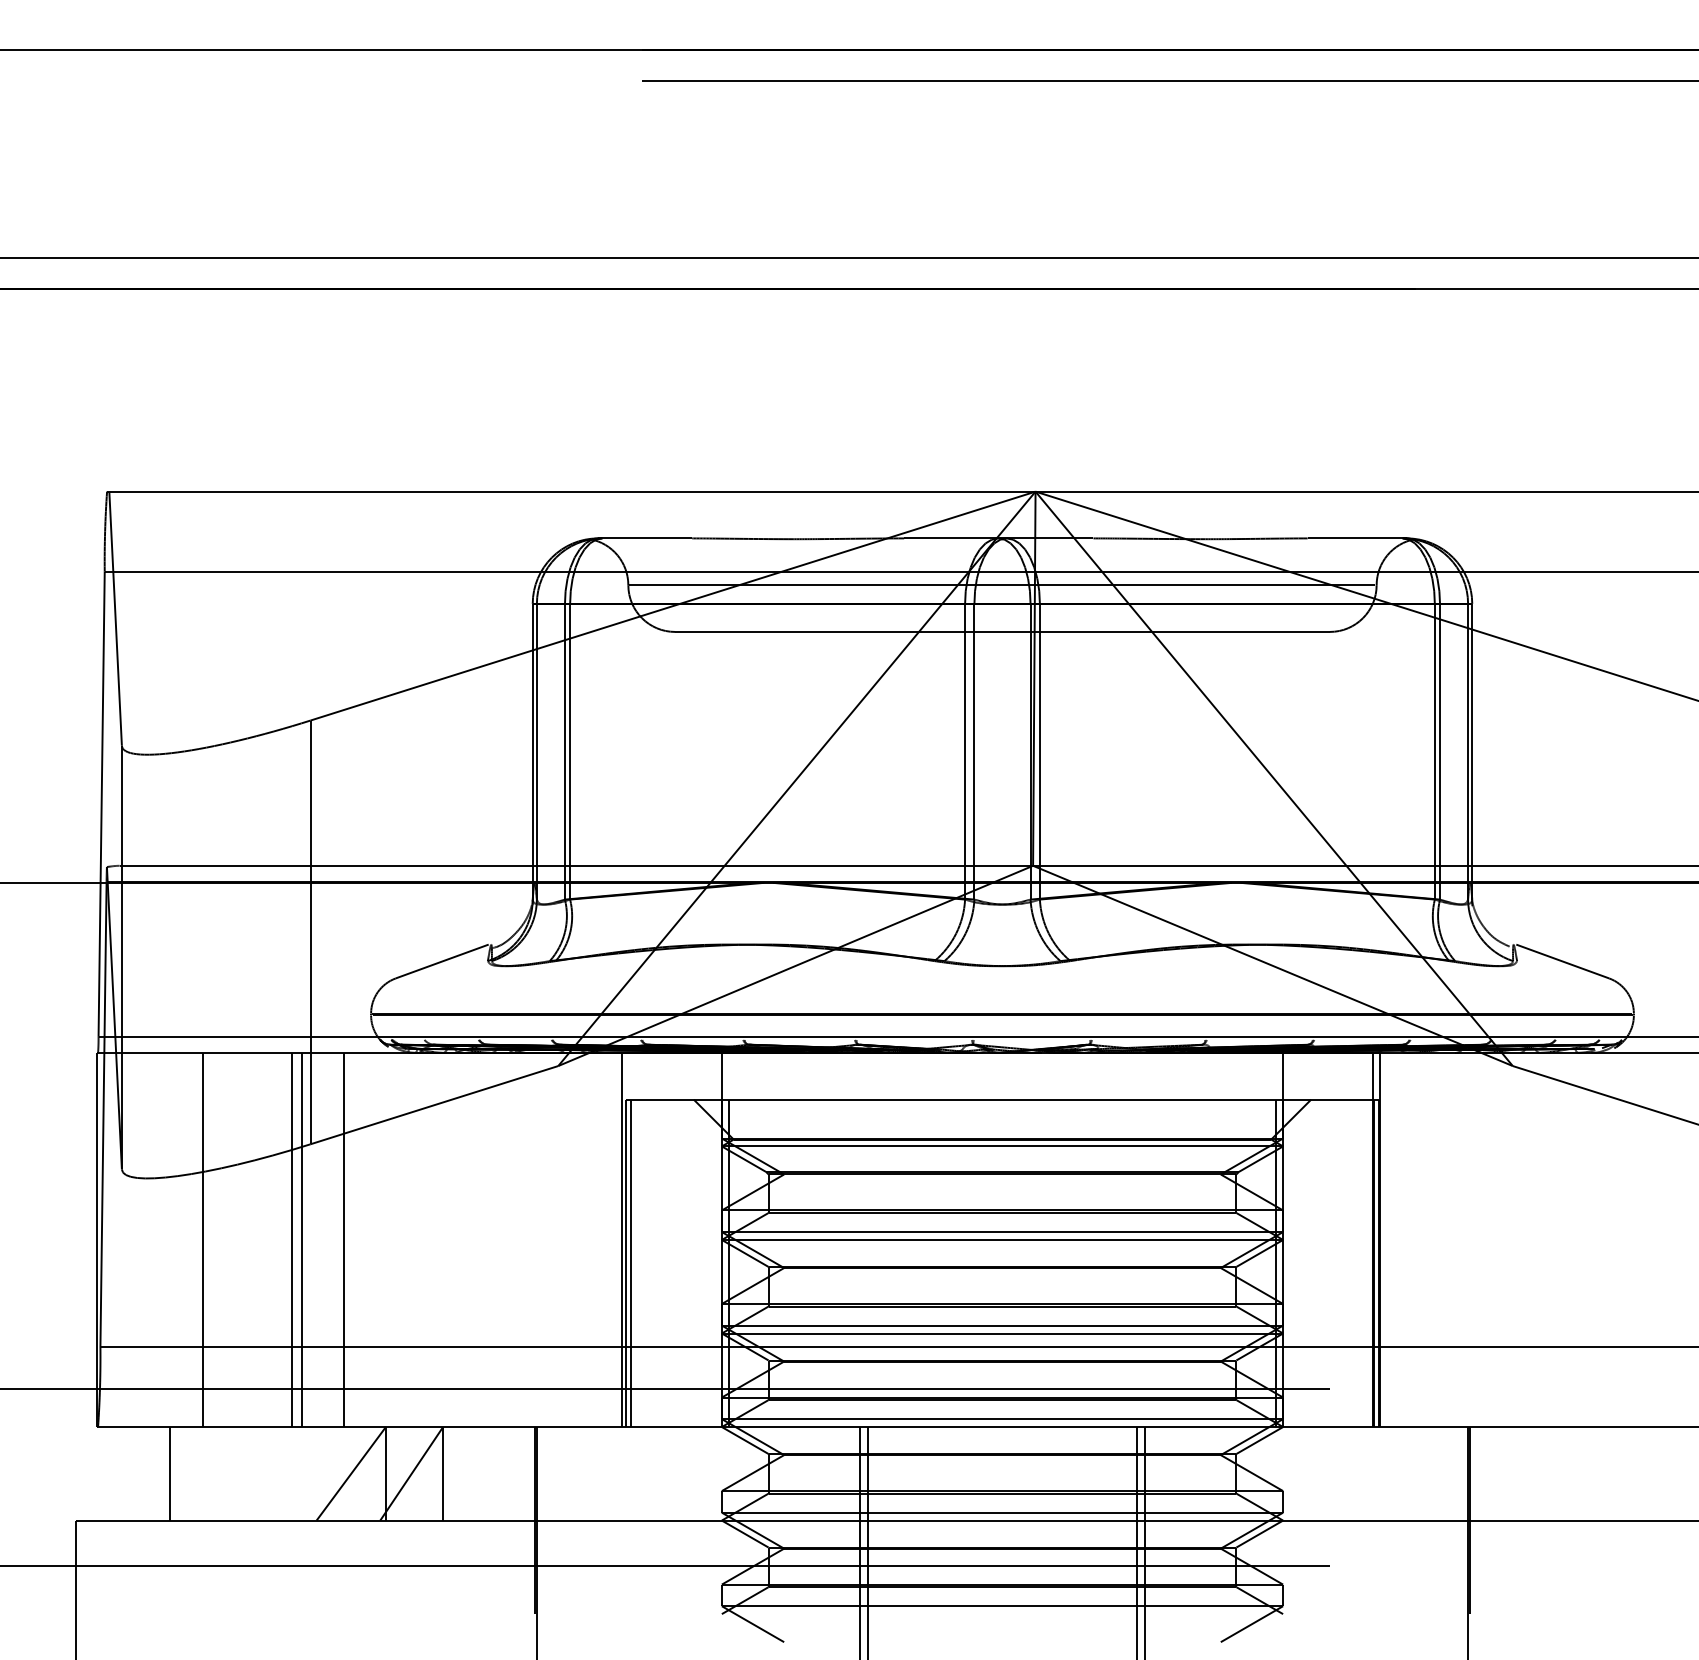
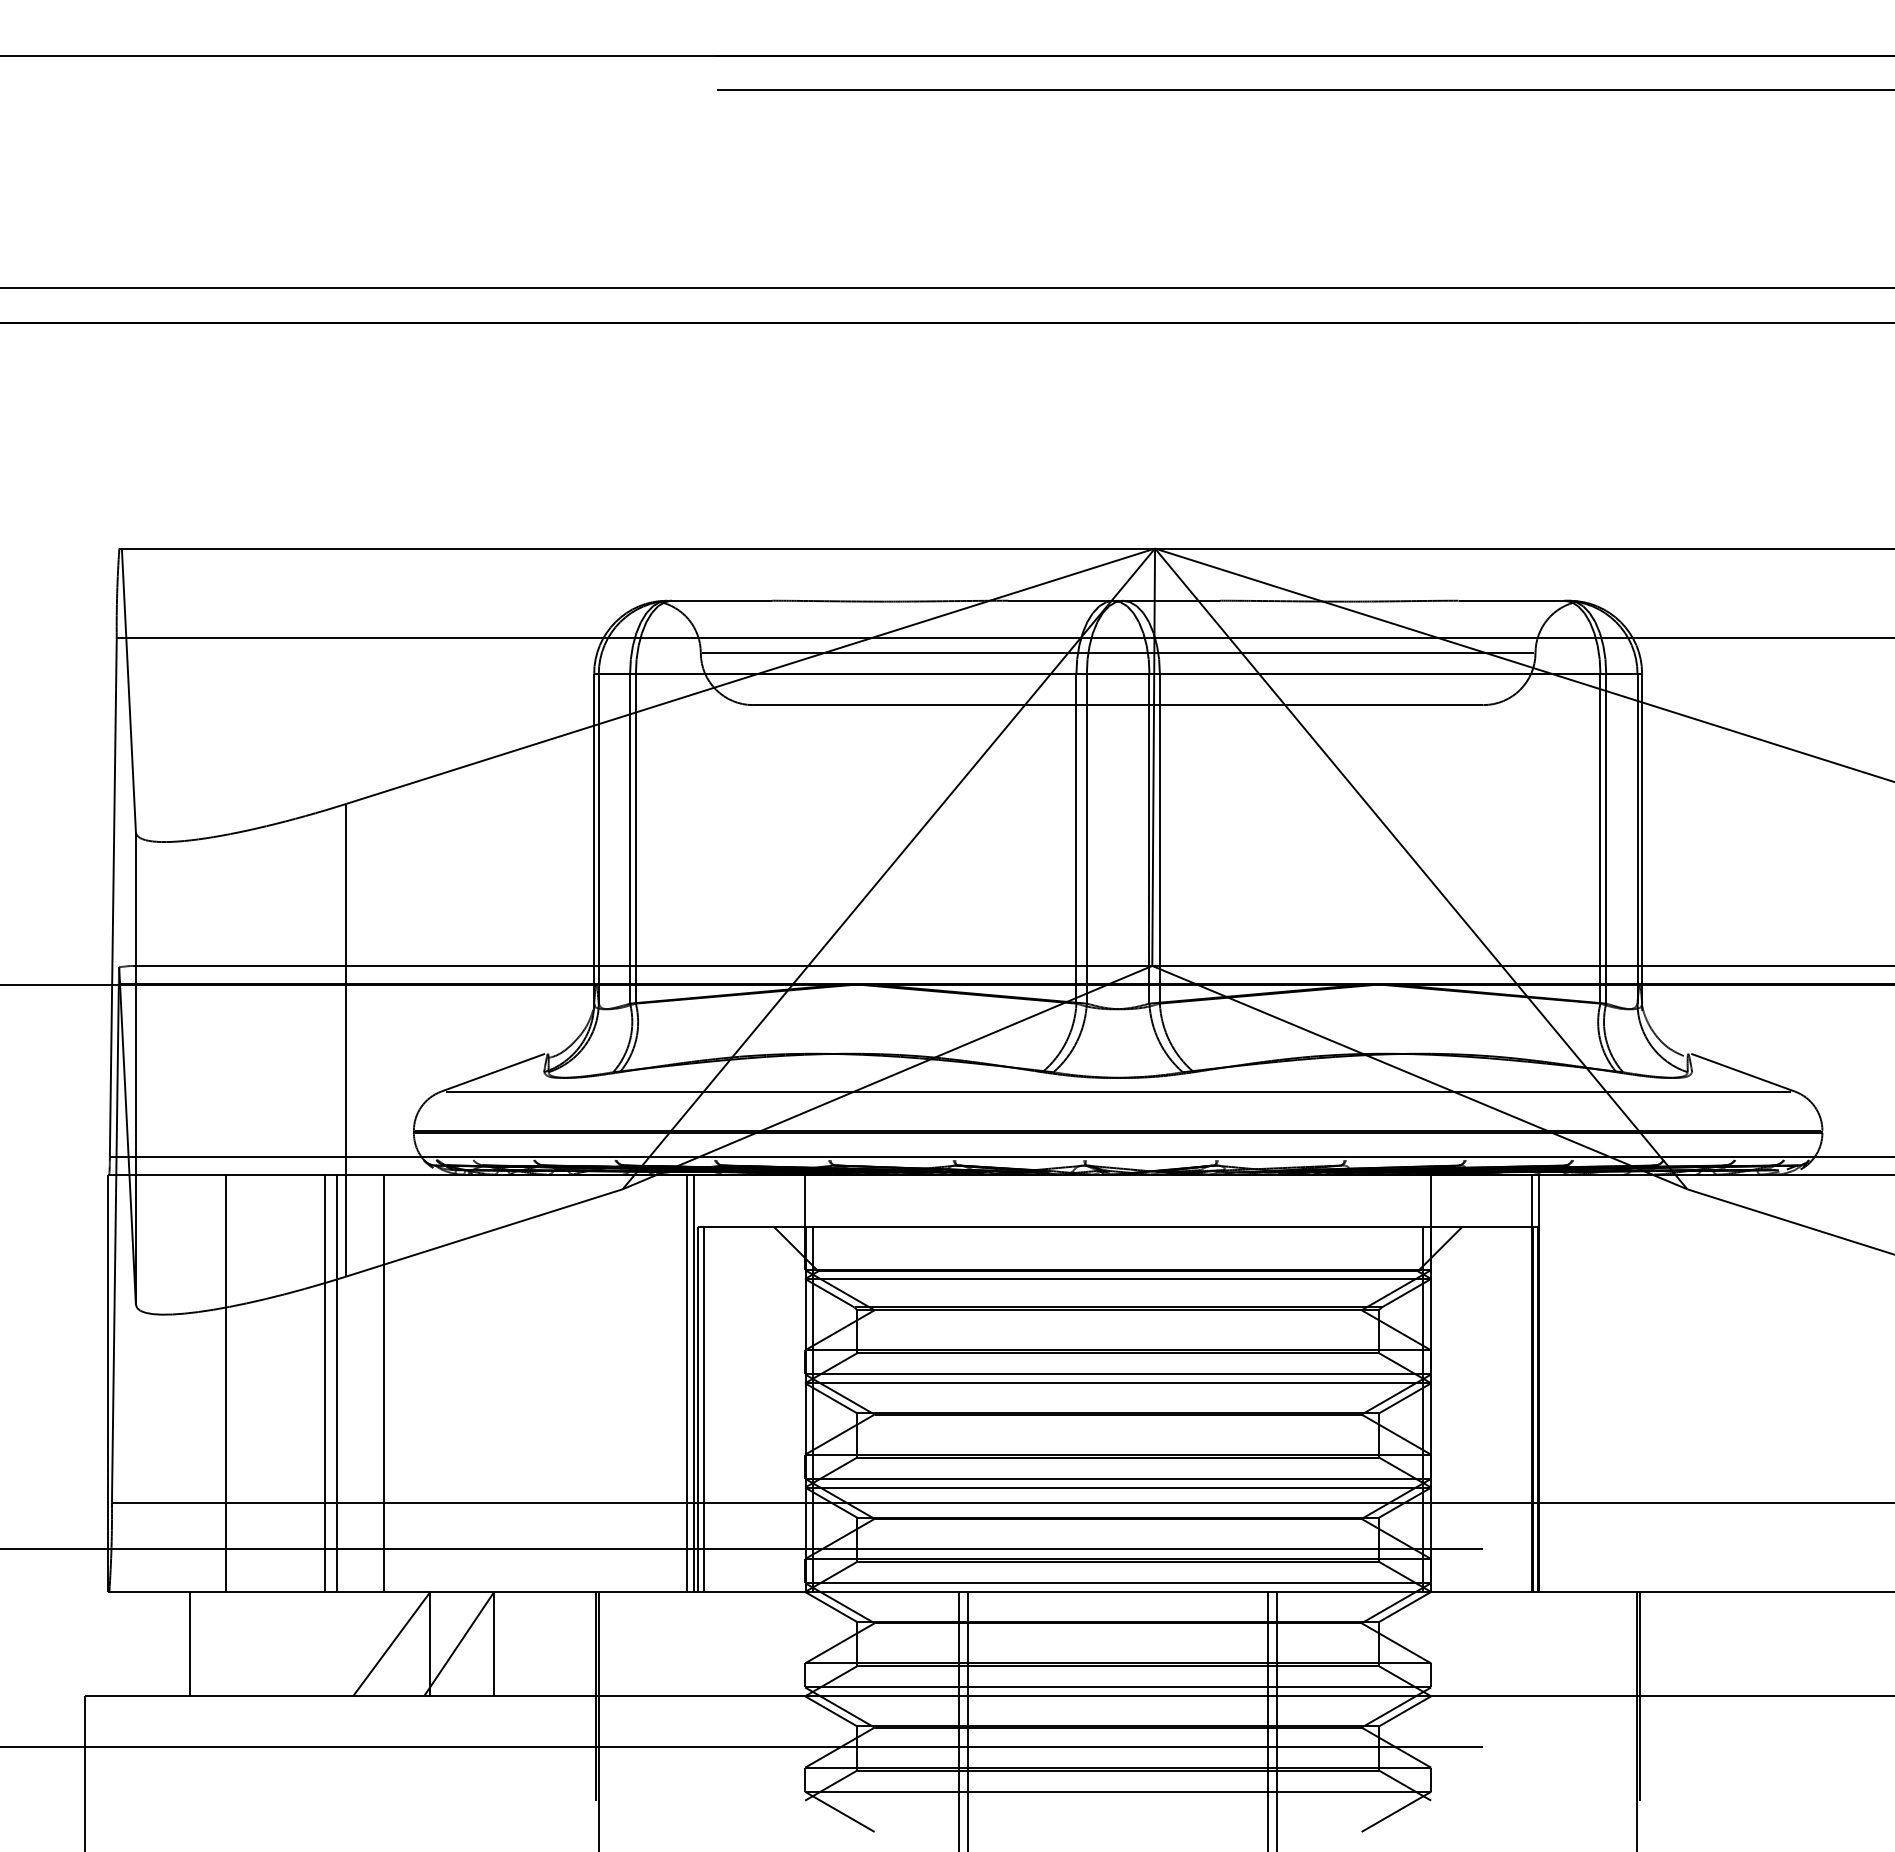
line: (1001, 978) -> (1117, 1091), added
line: (615, 1239) -> (686, 1382), added

